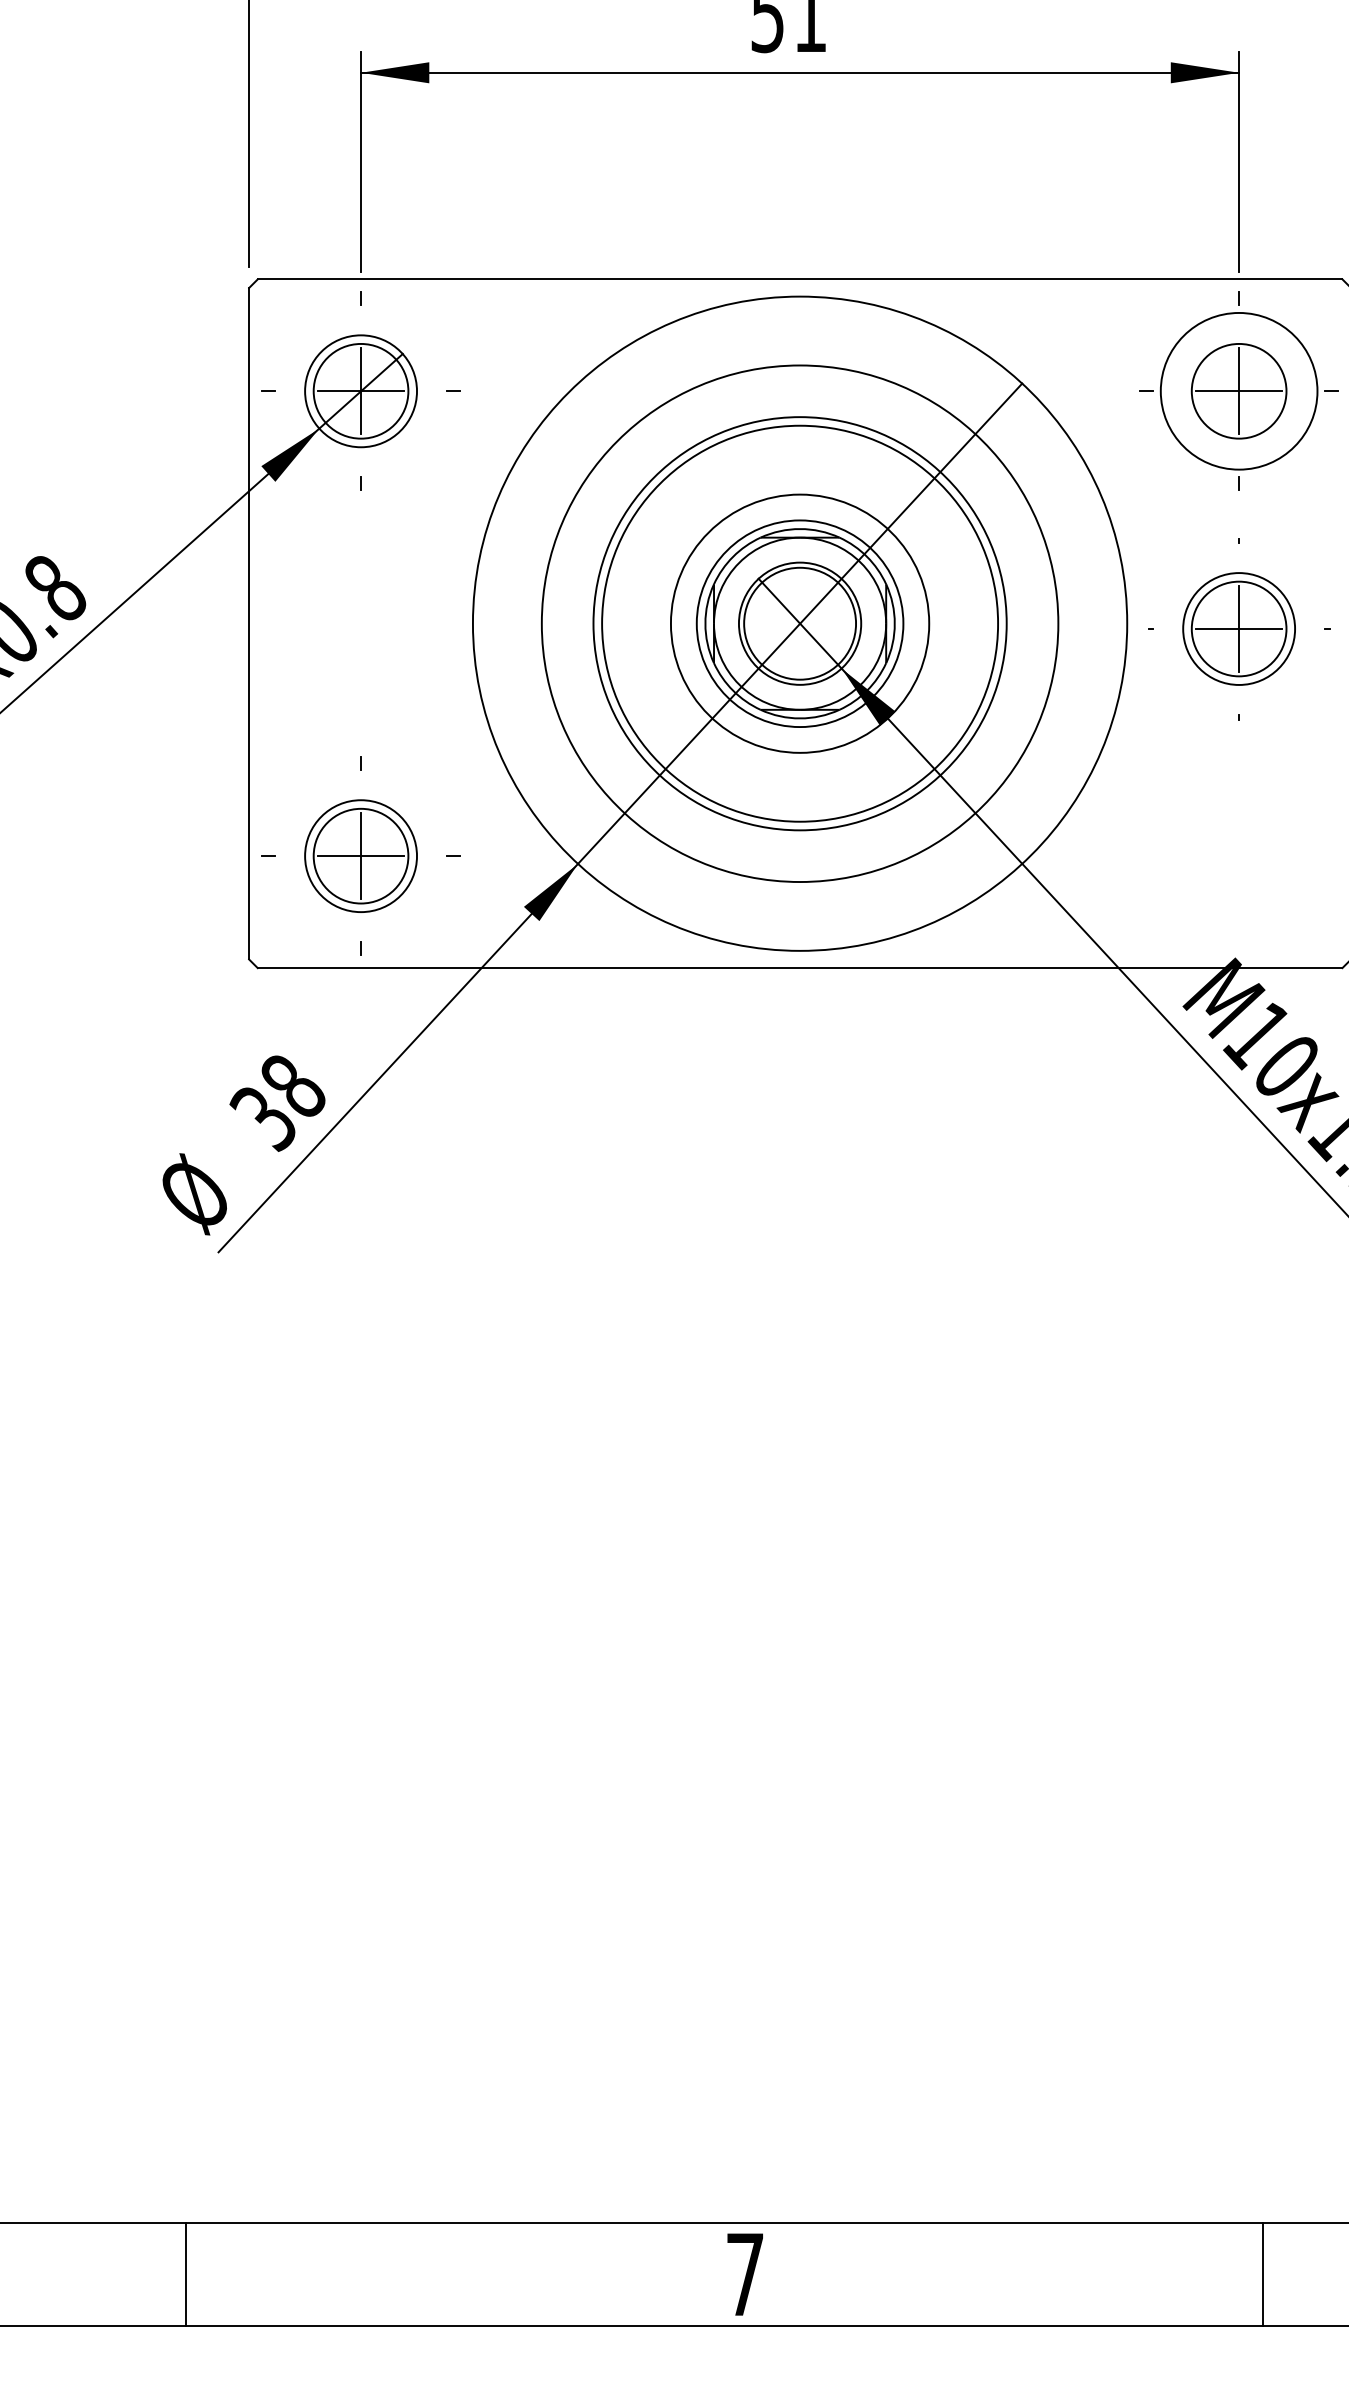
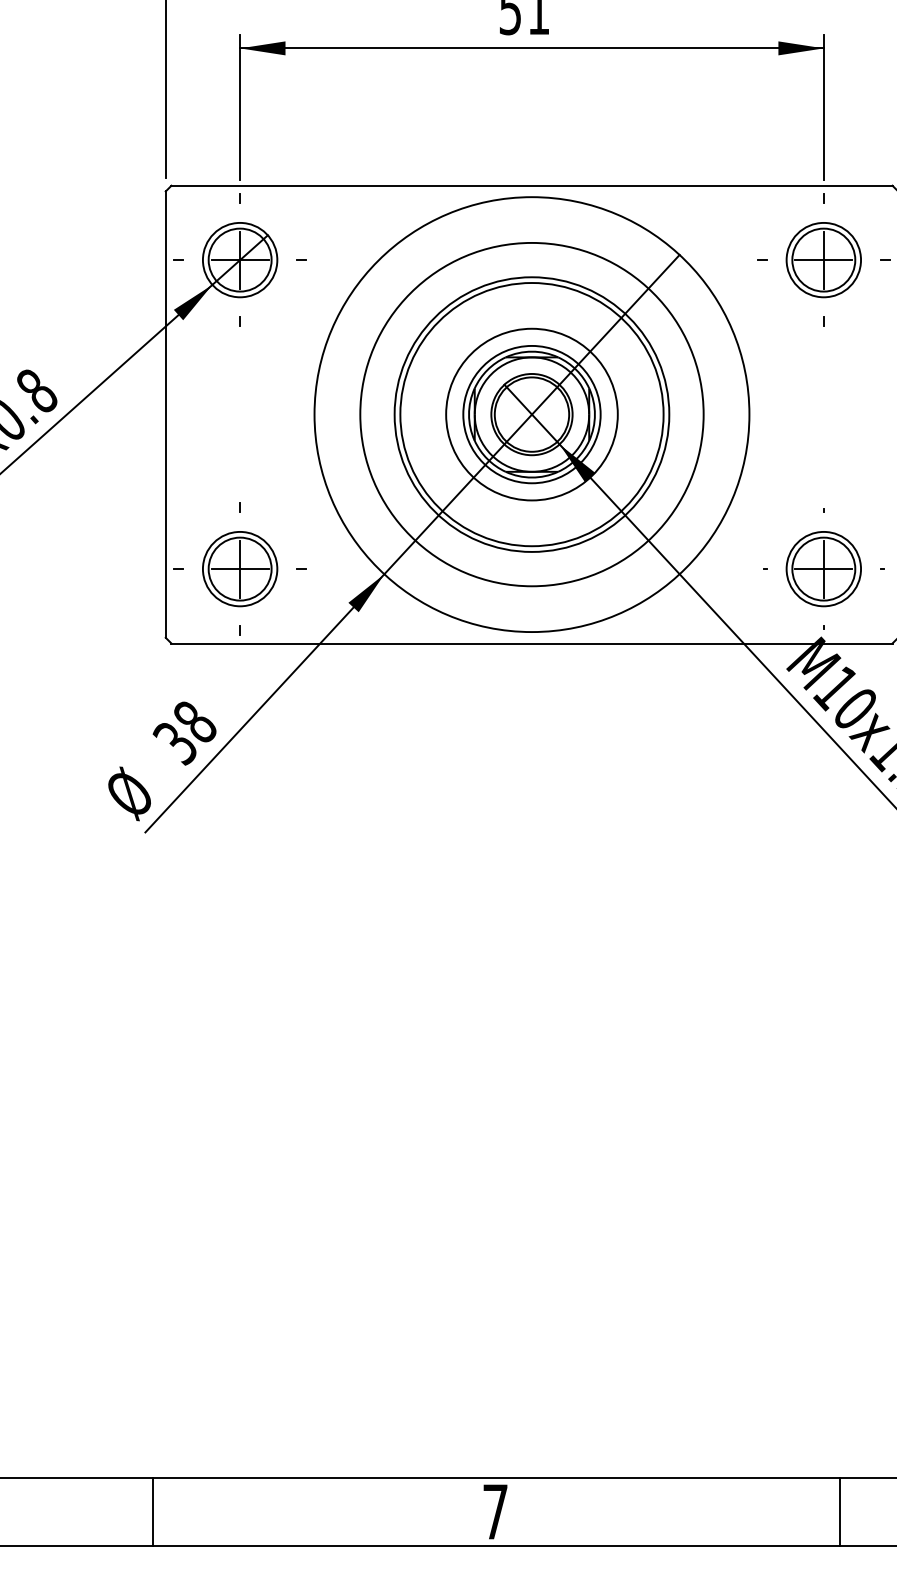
circle: (1238, 390) -> (823, 259), size x0.71
part: (1238, 628) -> (823, 568), moved
line: (185, 2273) -> (152, 1511), moved

